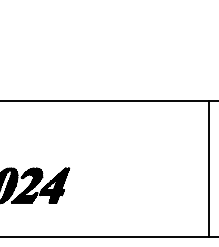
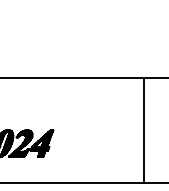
line: (209, 168) -> (144, 130), moved

